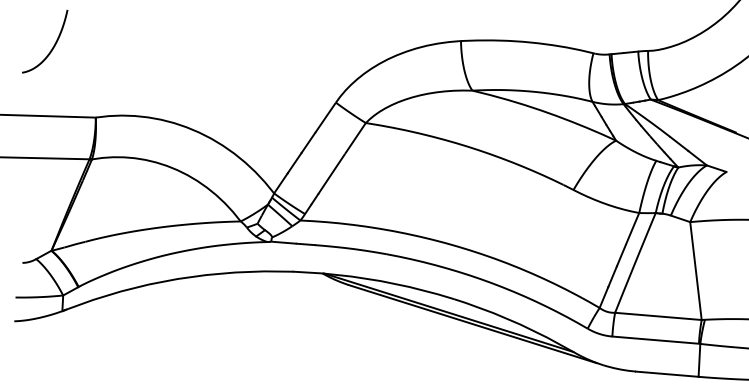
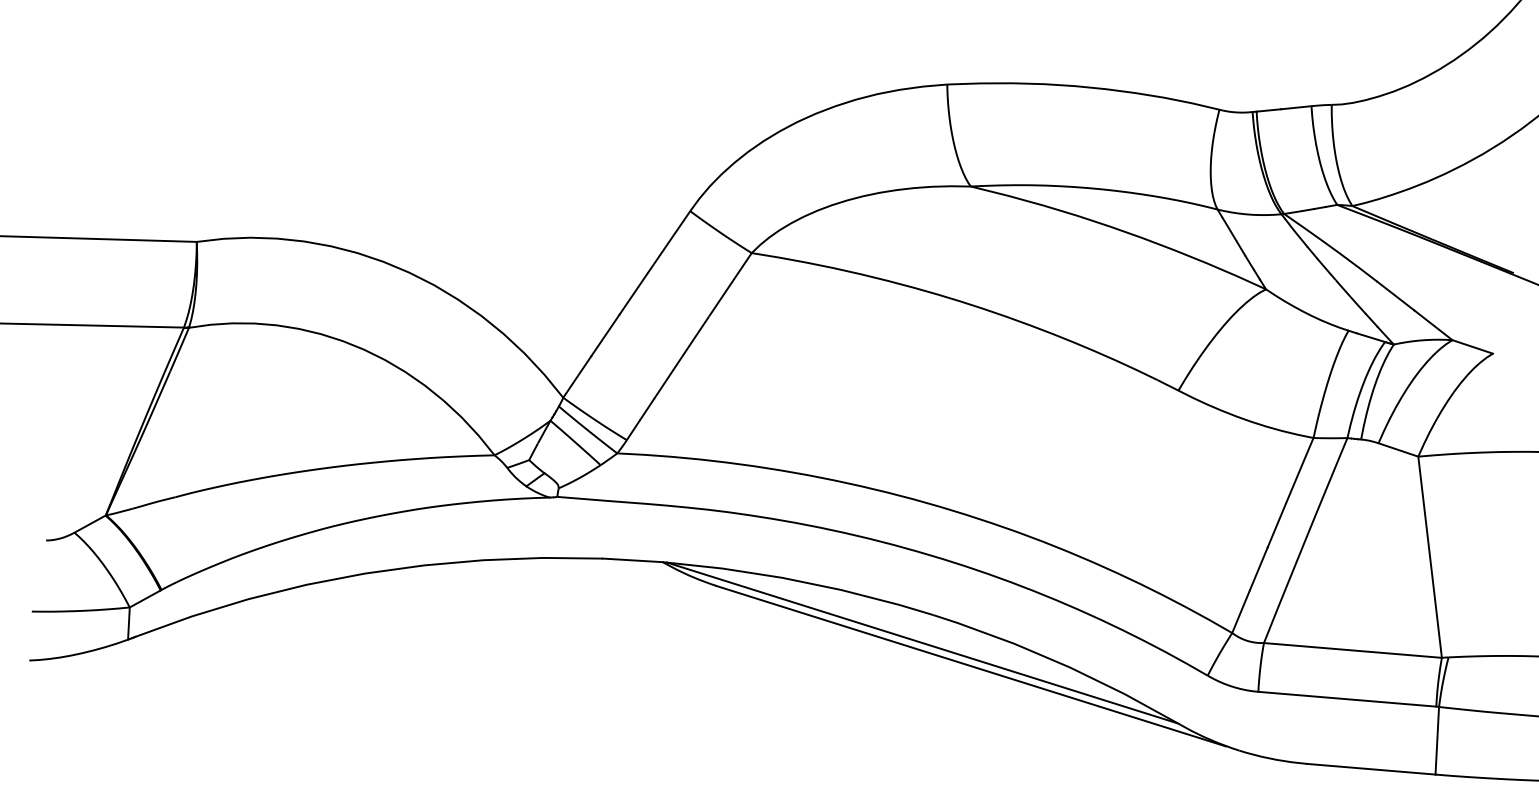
curve: (53, 45) -> (109, 93), removed

